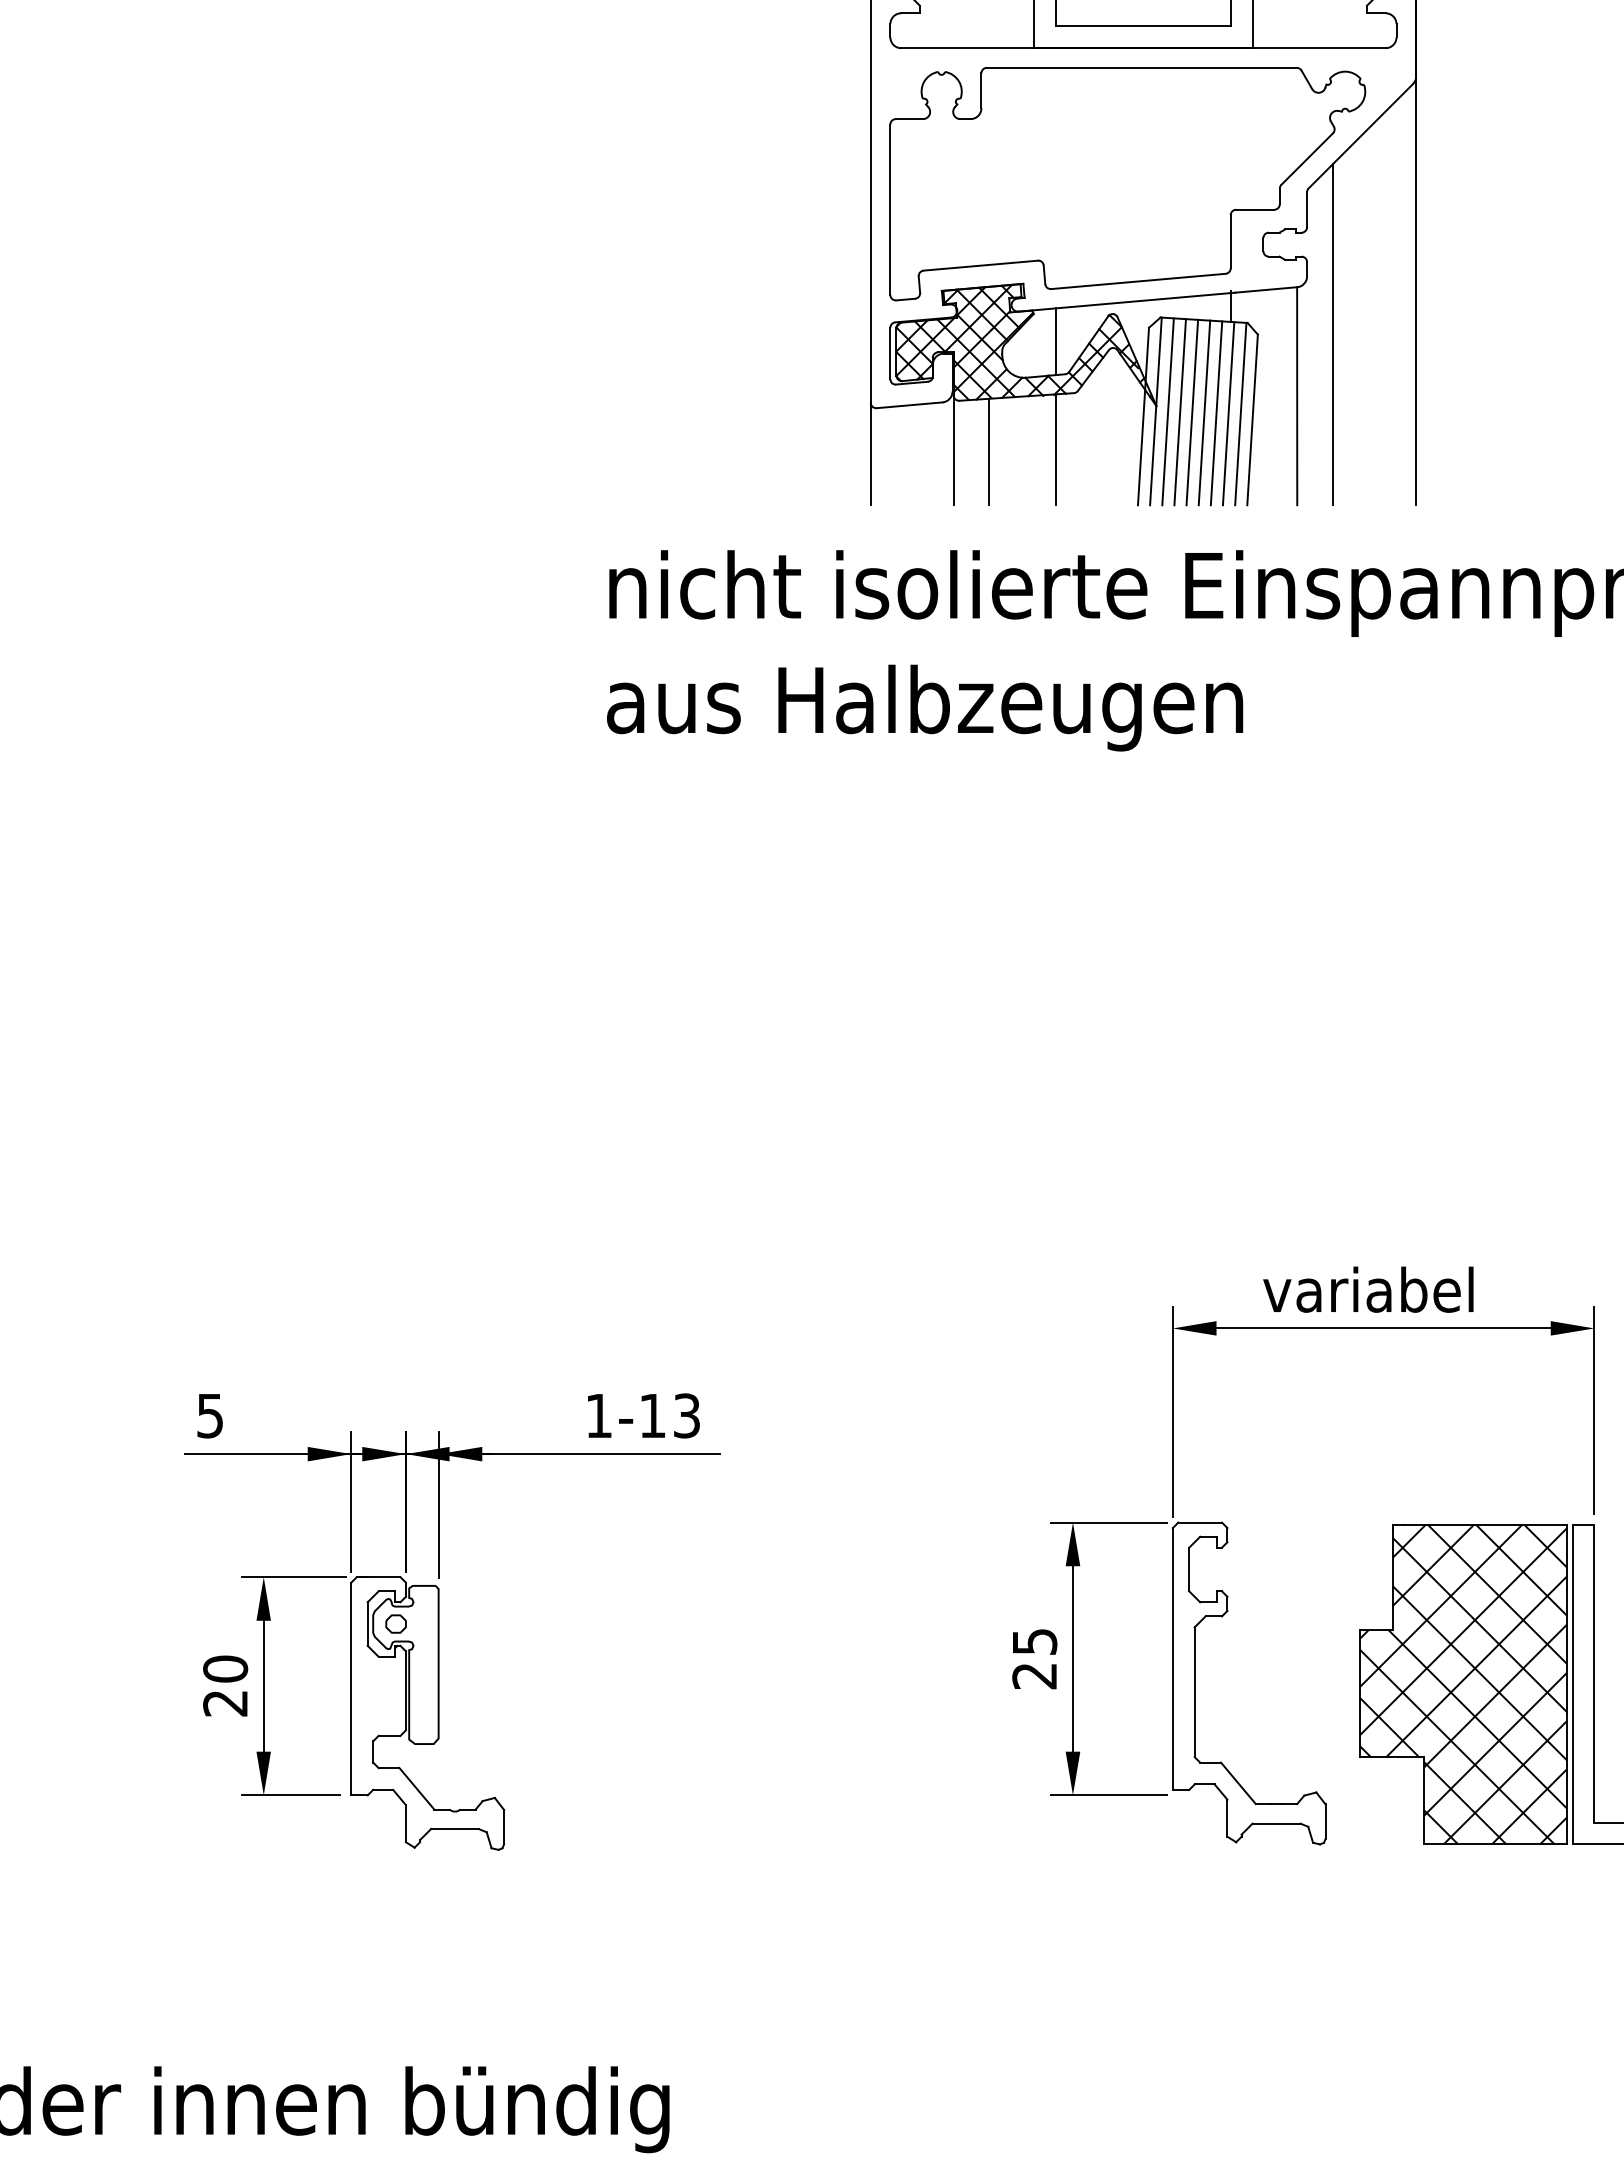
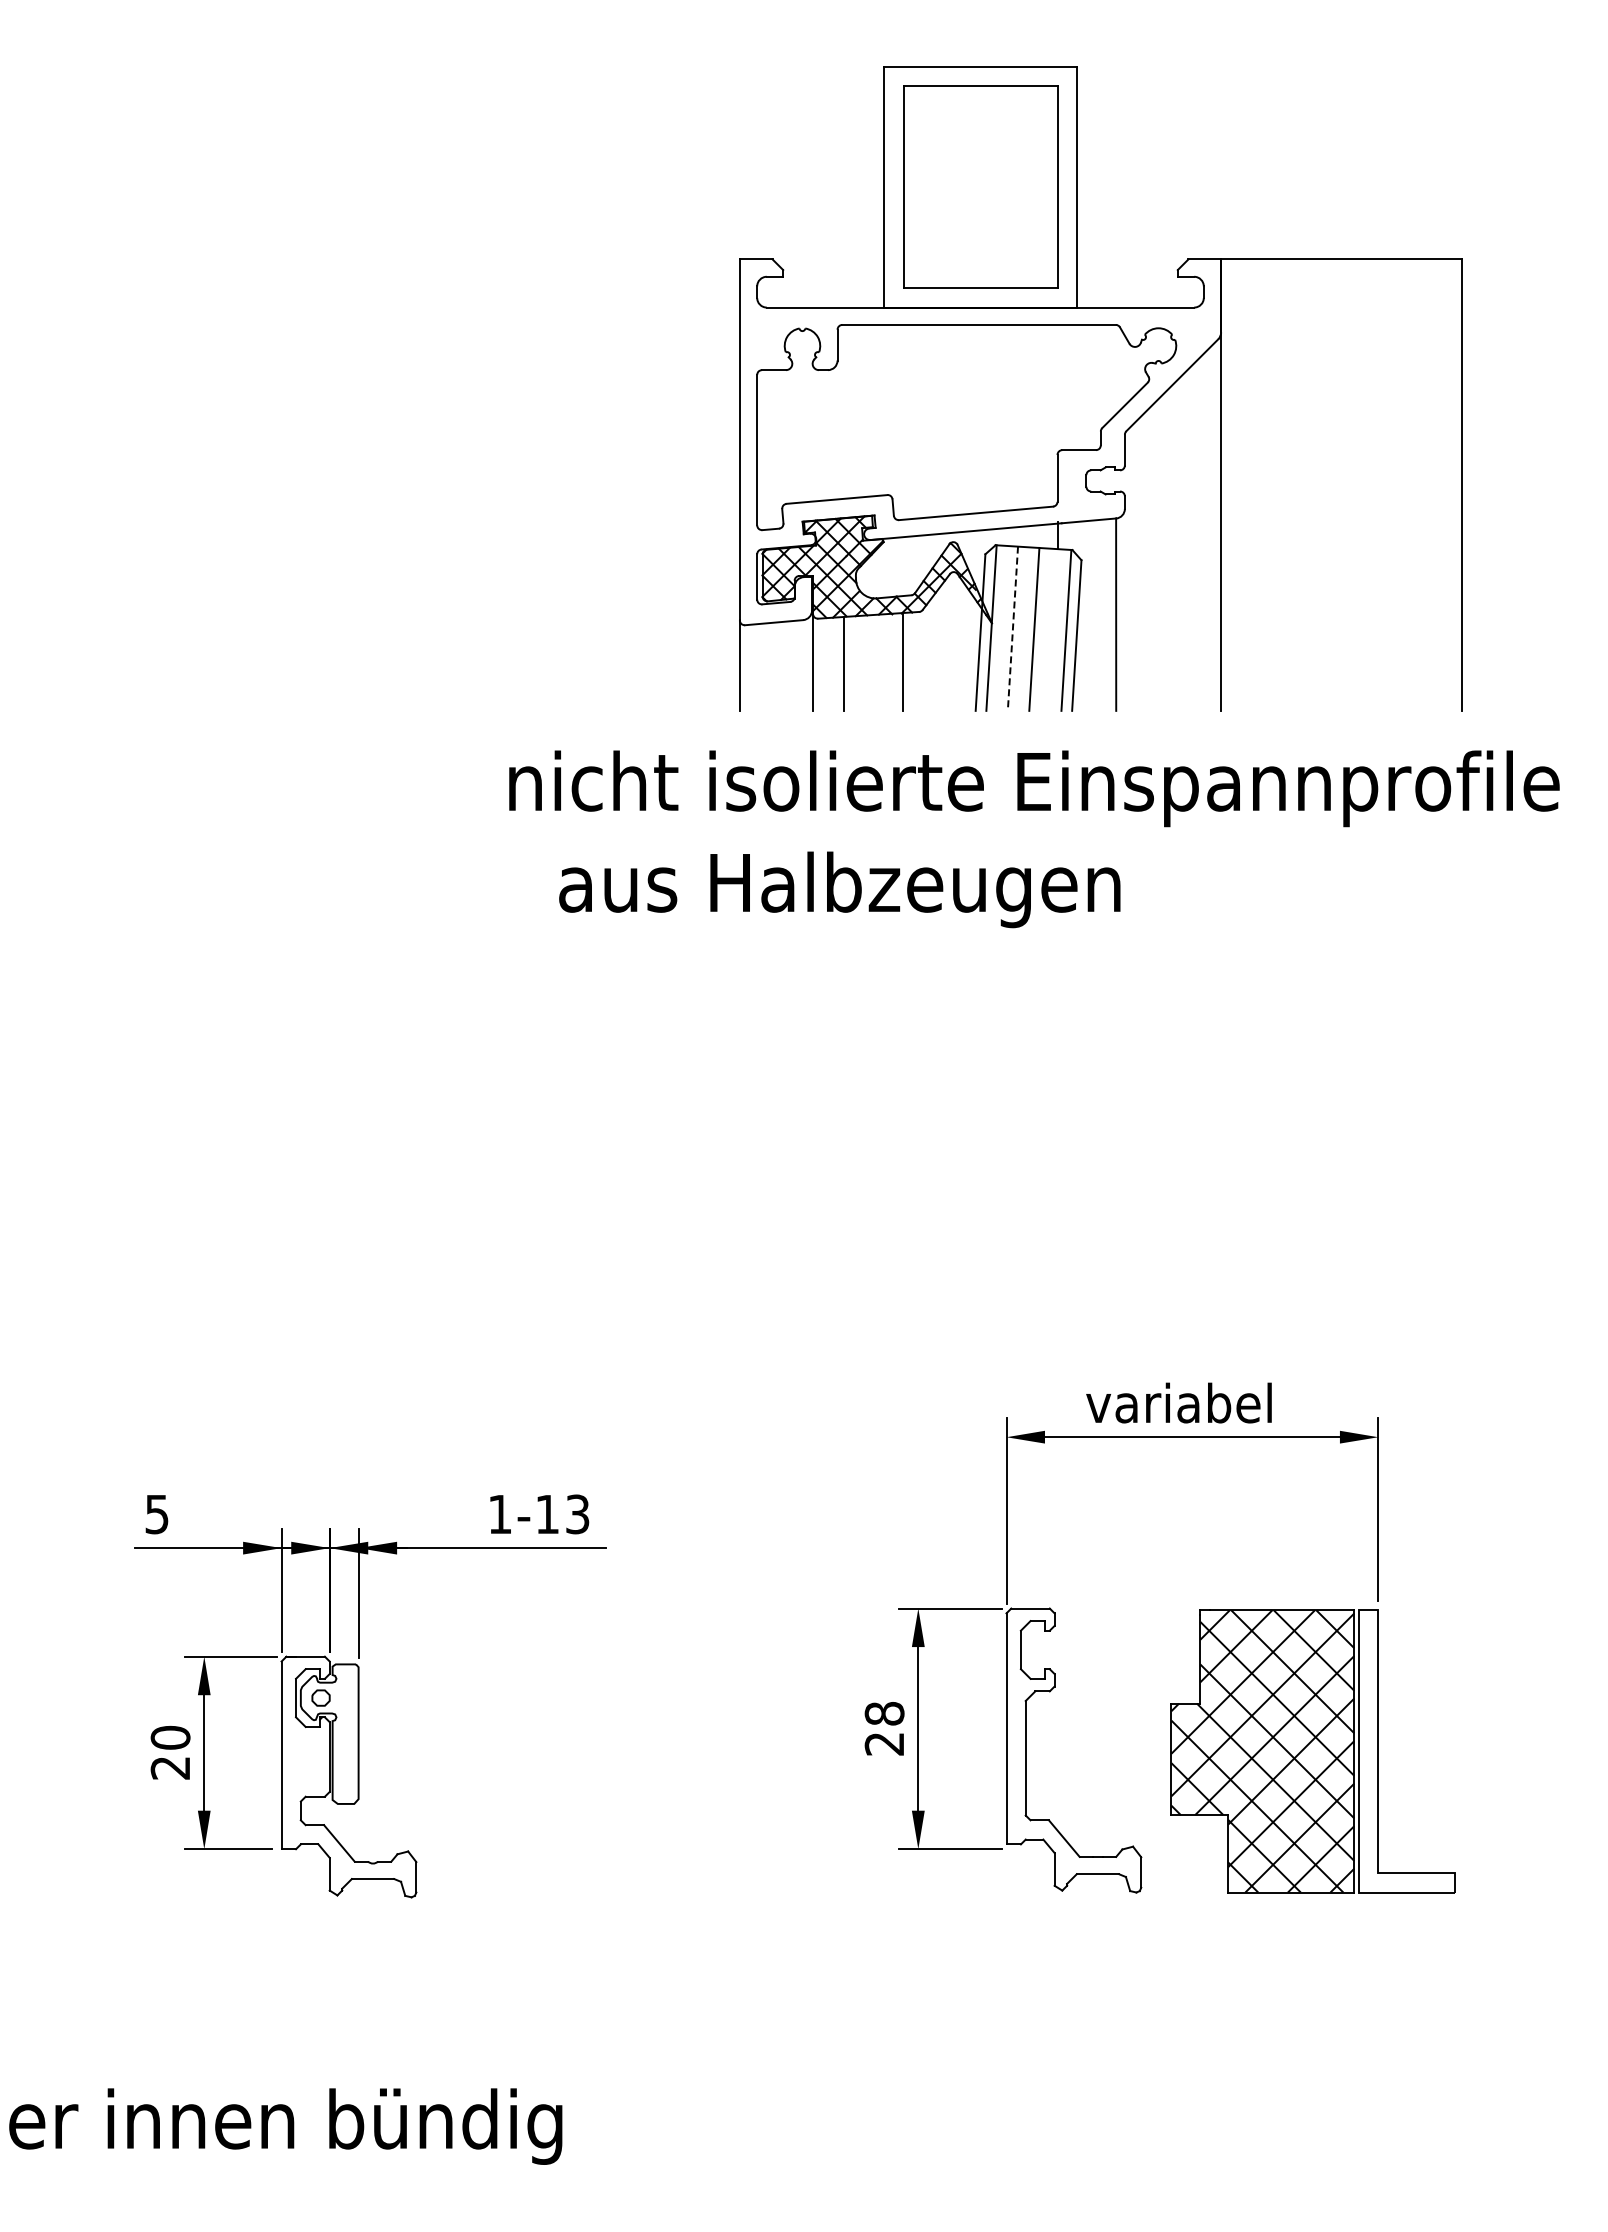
line: (1332, 333) -> (1147, 559), removed
line: (1056, 341) -> (903, 566), removed
line: (1168, 411) -> (1002, 628), removed
line: (1192, 411) -> (1023, 628), removed
line: (1179, 413) -> (1012, 629), solid -> dashed
line: (1215, 413) -> (1044, 629), removed
line: (1228, 413) -> (1055, 629), removed
text: (924, 707) -> (839, 889), moved
text: (1034, 1641) -> (884, 1713), 25 -> 28

